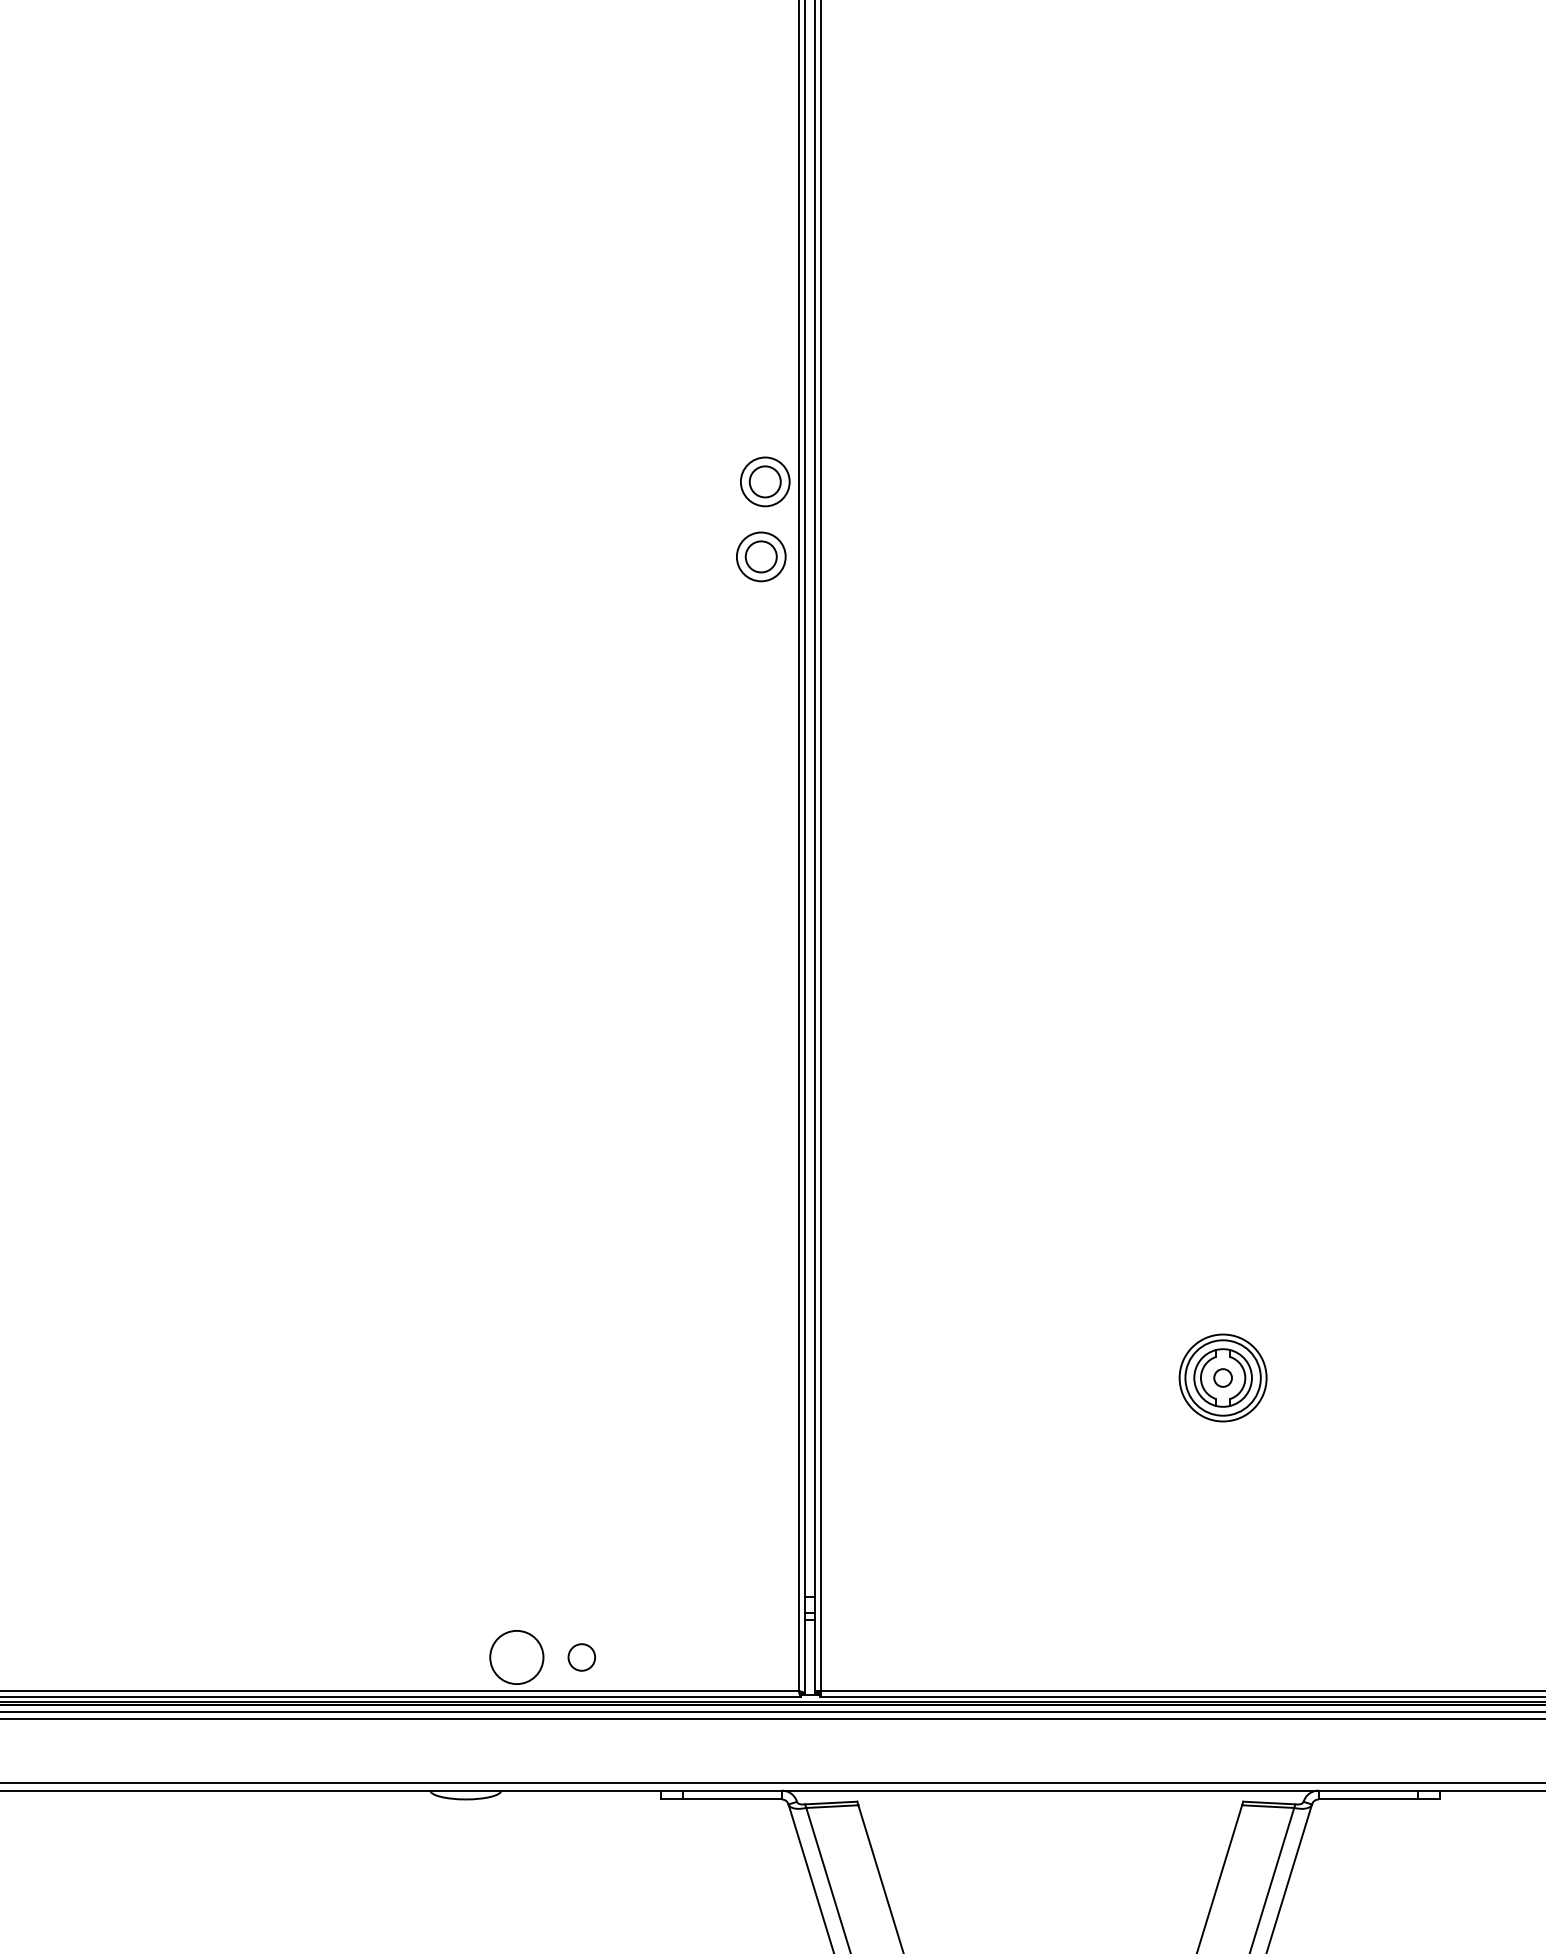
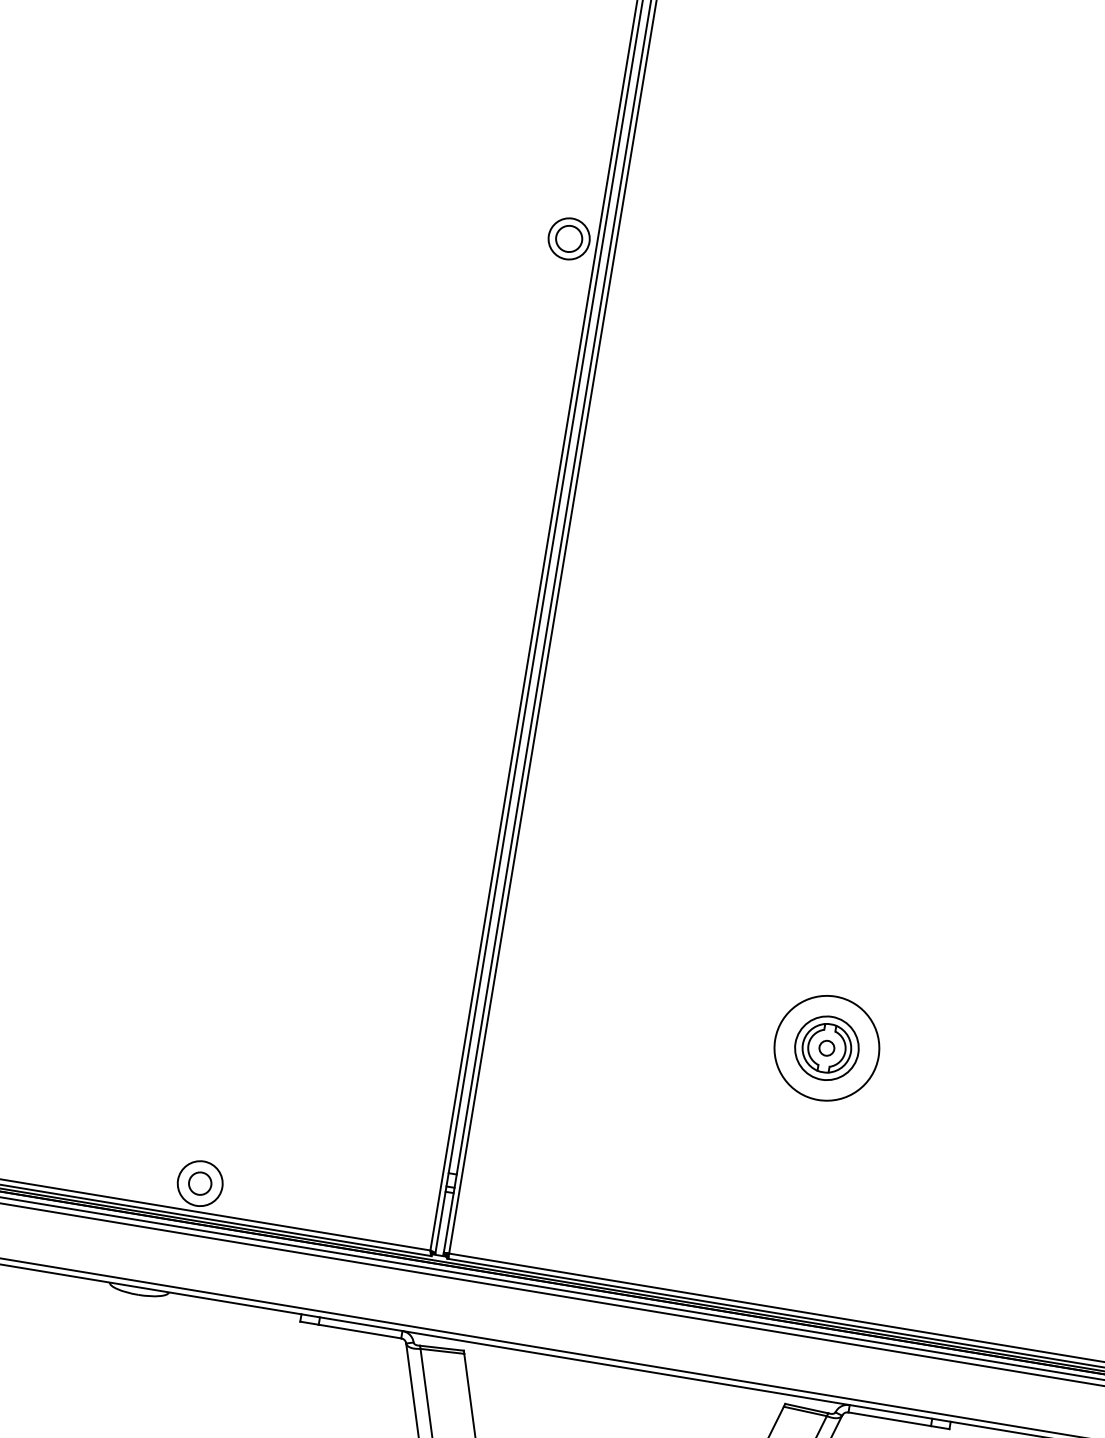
part: (761, 556) -> (555, 300), removed
circle: (1223, 1377) -> (827, 1047), size x1.43
circle: (581, 1657) -> (199, 1183), moved

